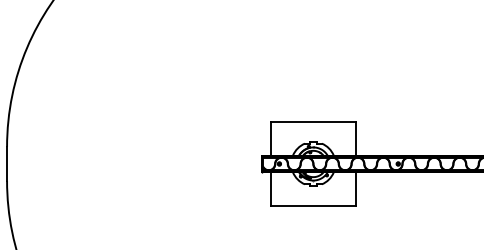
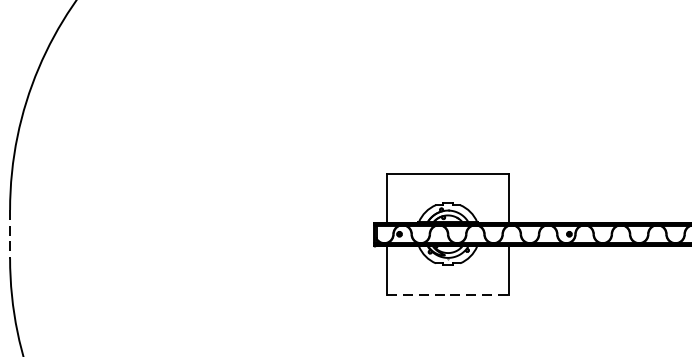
line: (7, 164) -> (10, 234), solid -> dashed
line: (313, 206) -> (448, 295), solid -> dashed

